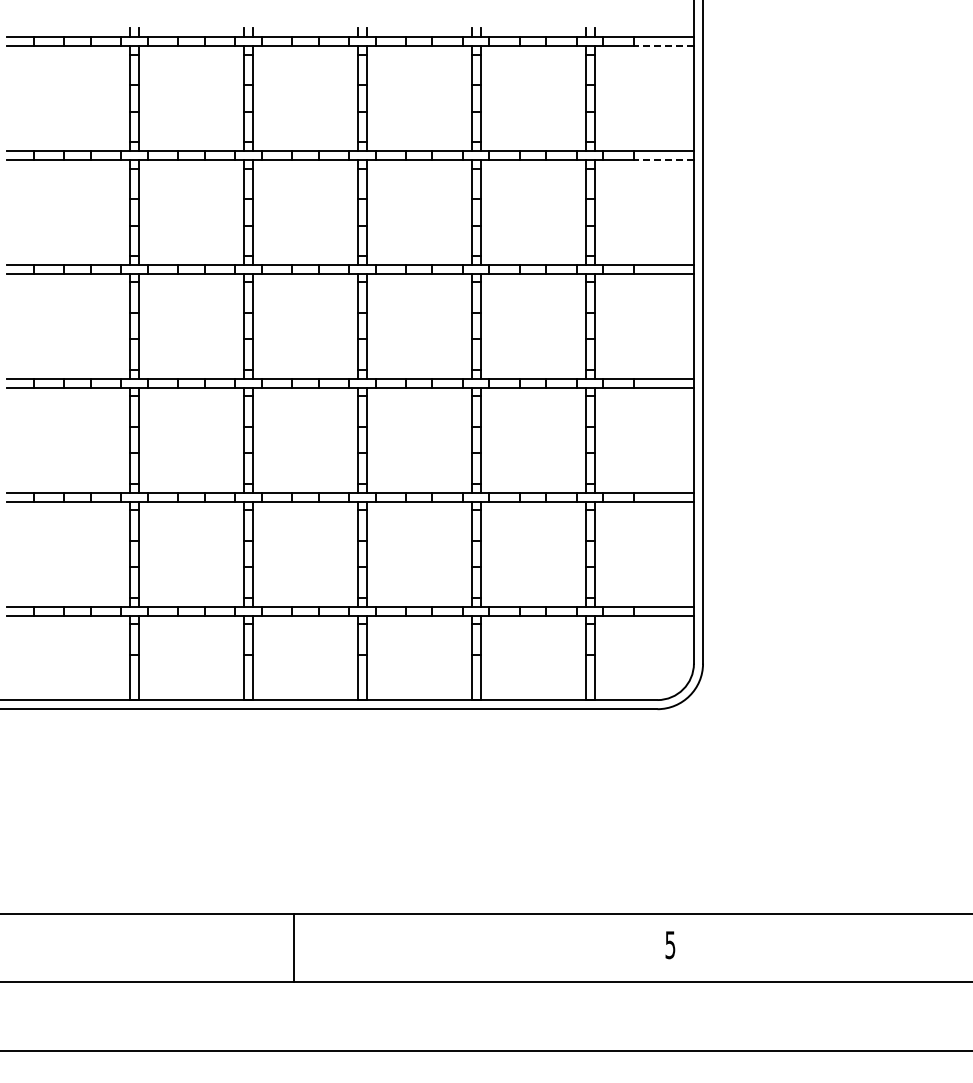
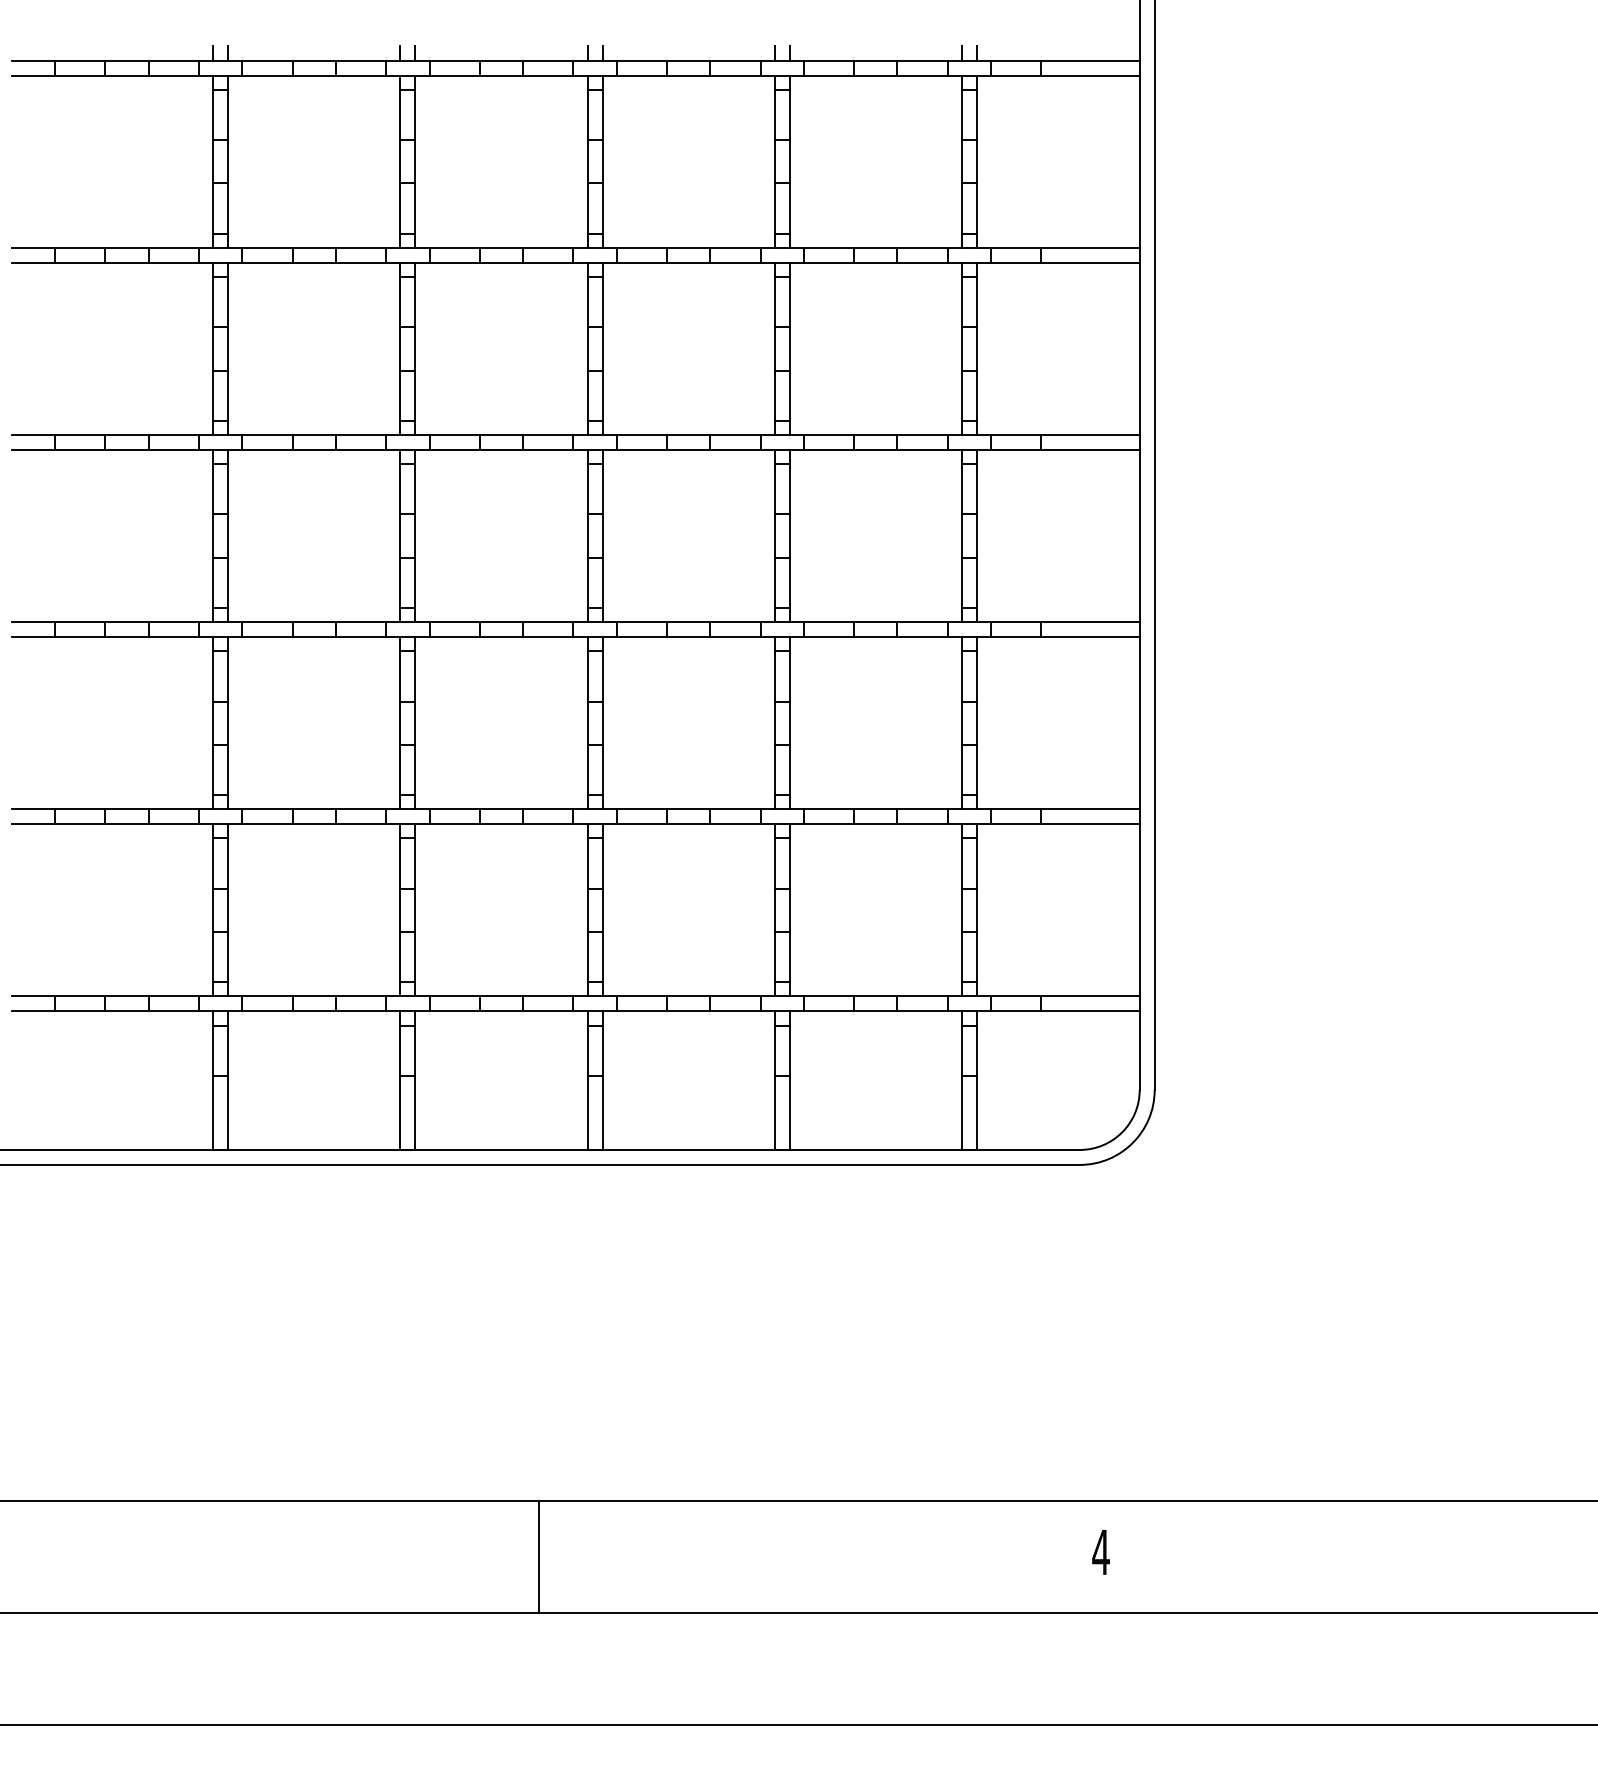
line: (663, 45) -> (1089, 74), dashed -> solid
line: (663, 159) -> (1089, 262), dashed -> solid
text: (670, 945) -> (1101, 1553), 5 -> 4
line: (294, 947) -> (539, 1556), moved

